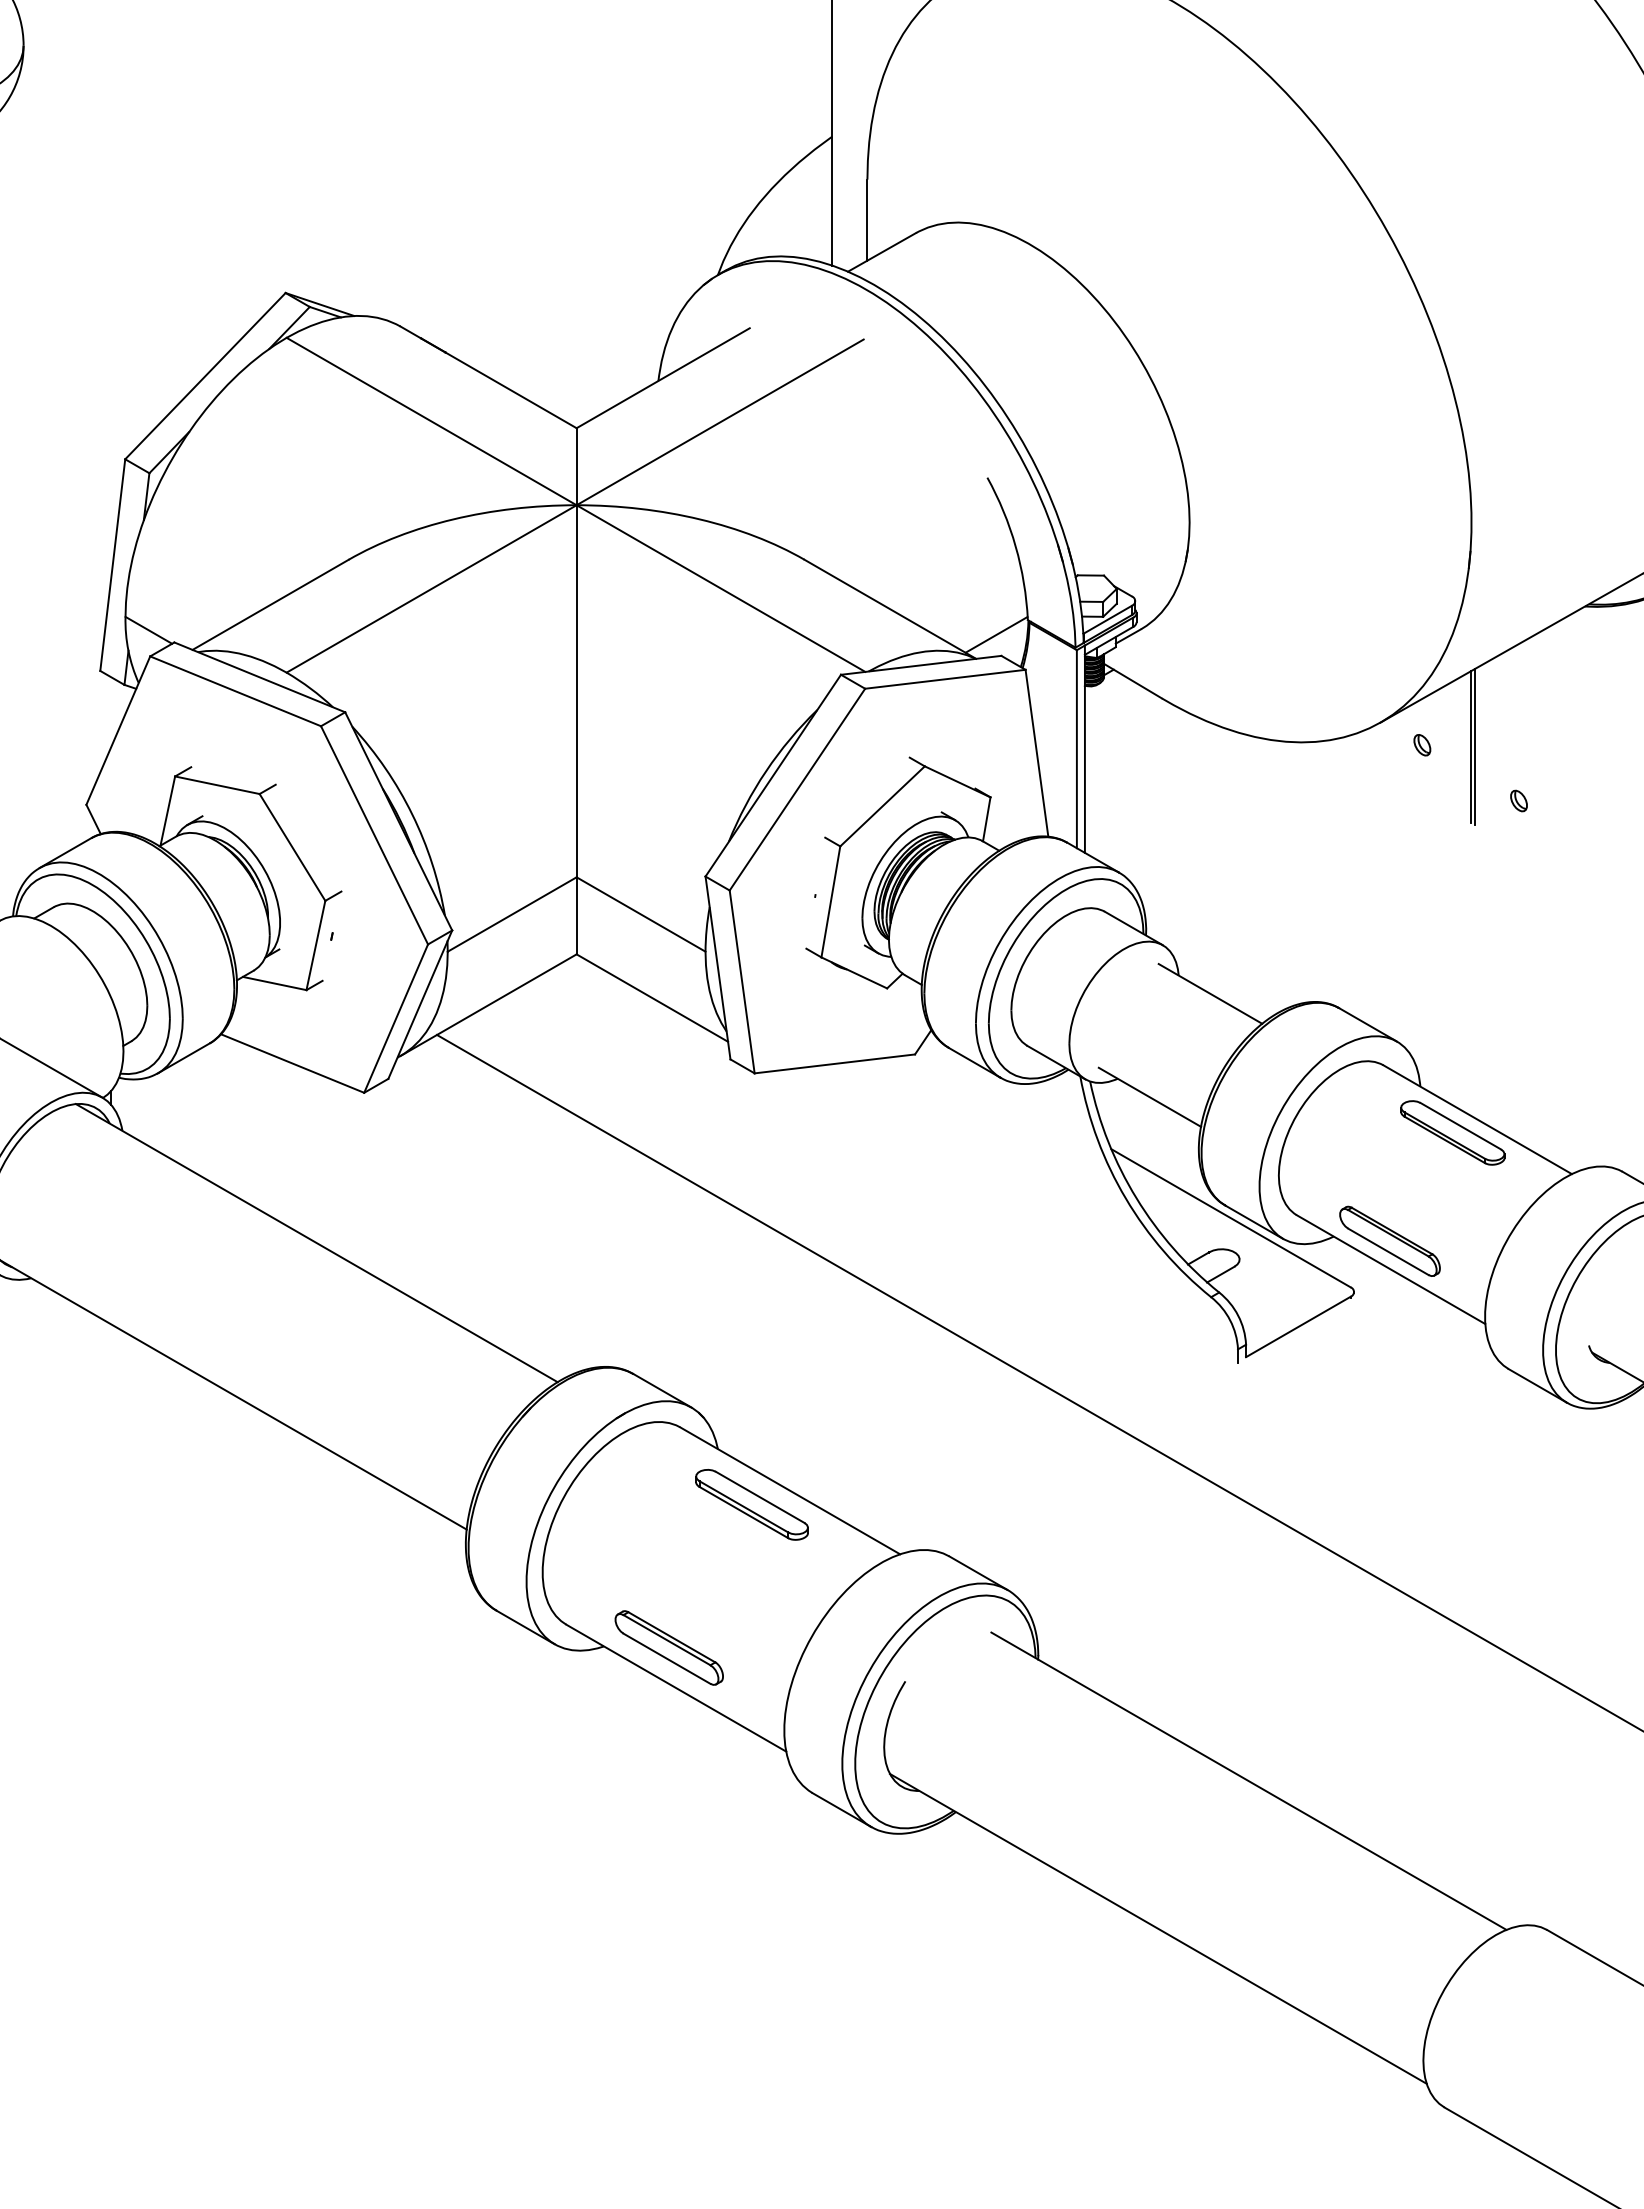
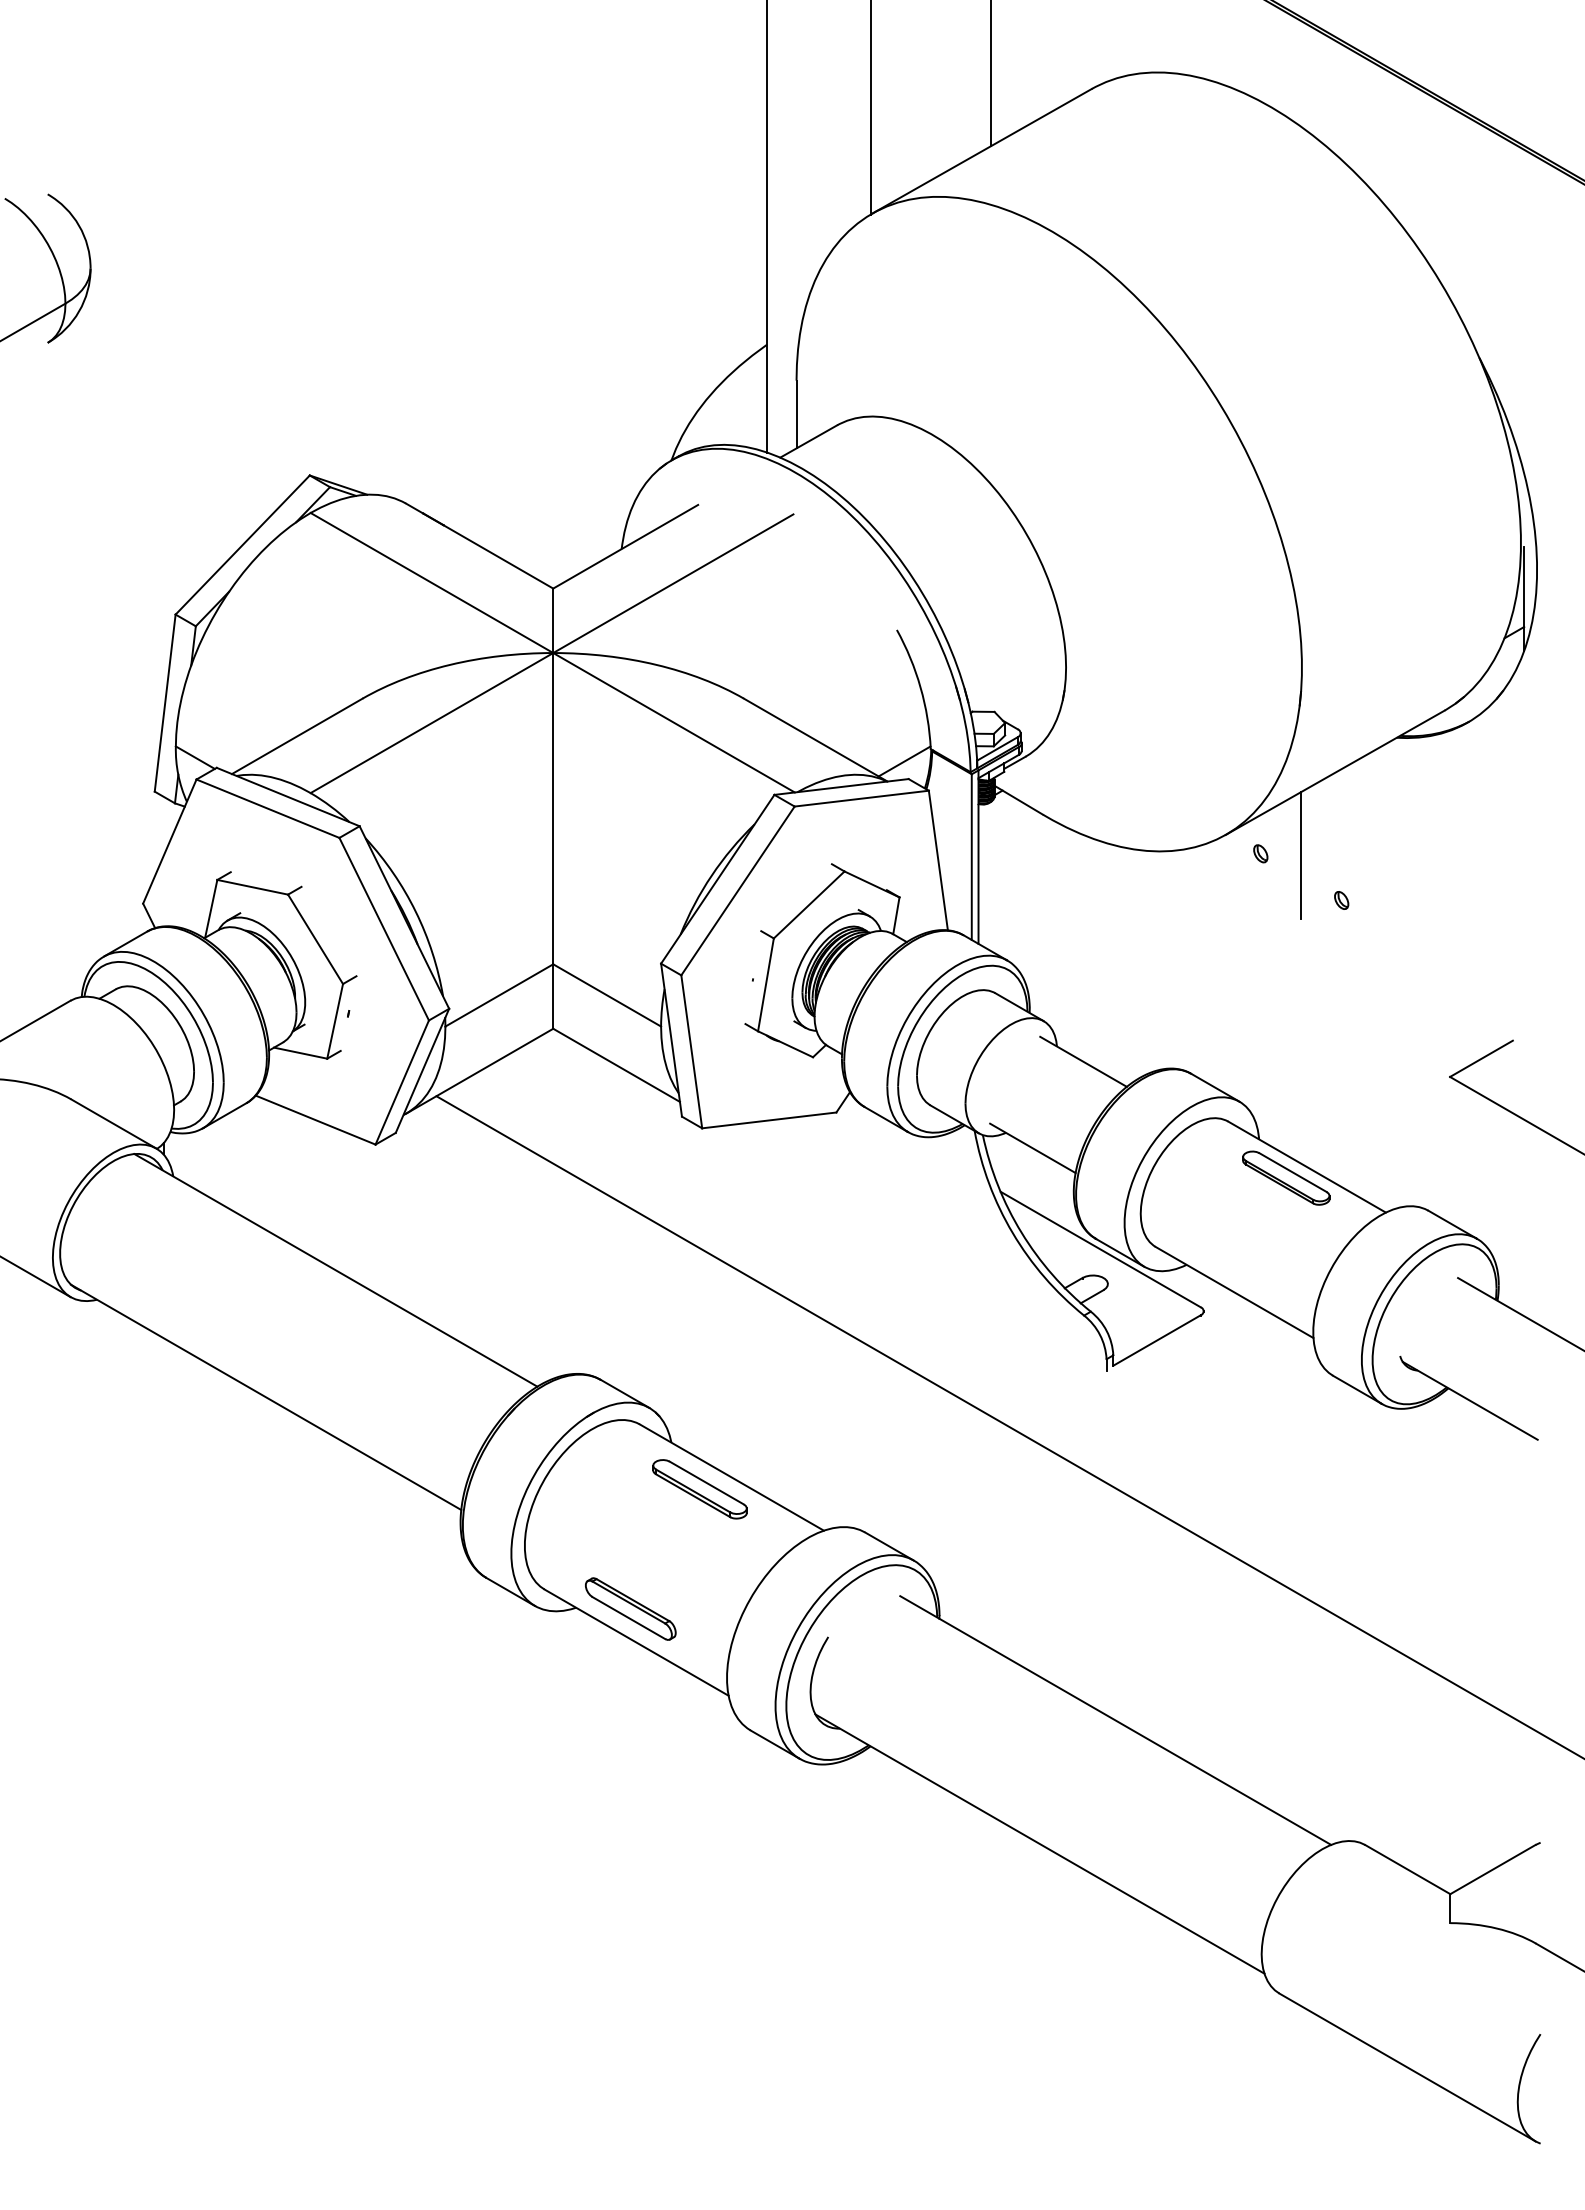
line: (1474, 747) -> (1304, 855), removed
part: (1389, 1240) -> (1233, 1268), removed

